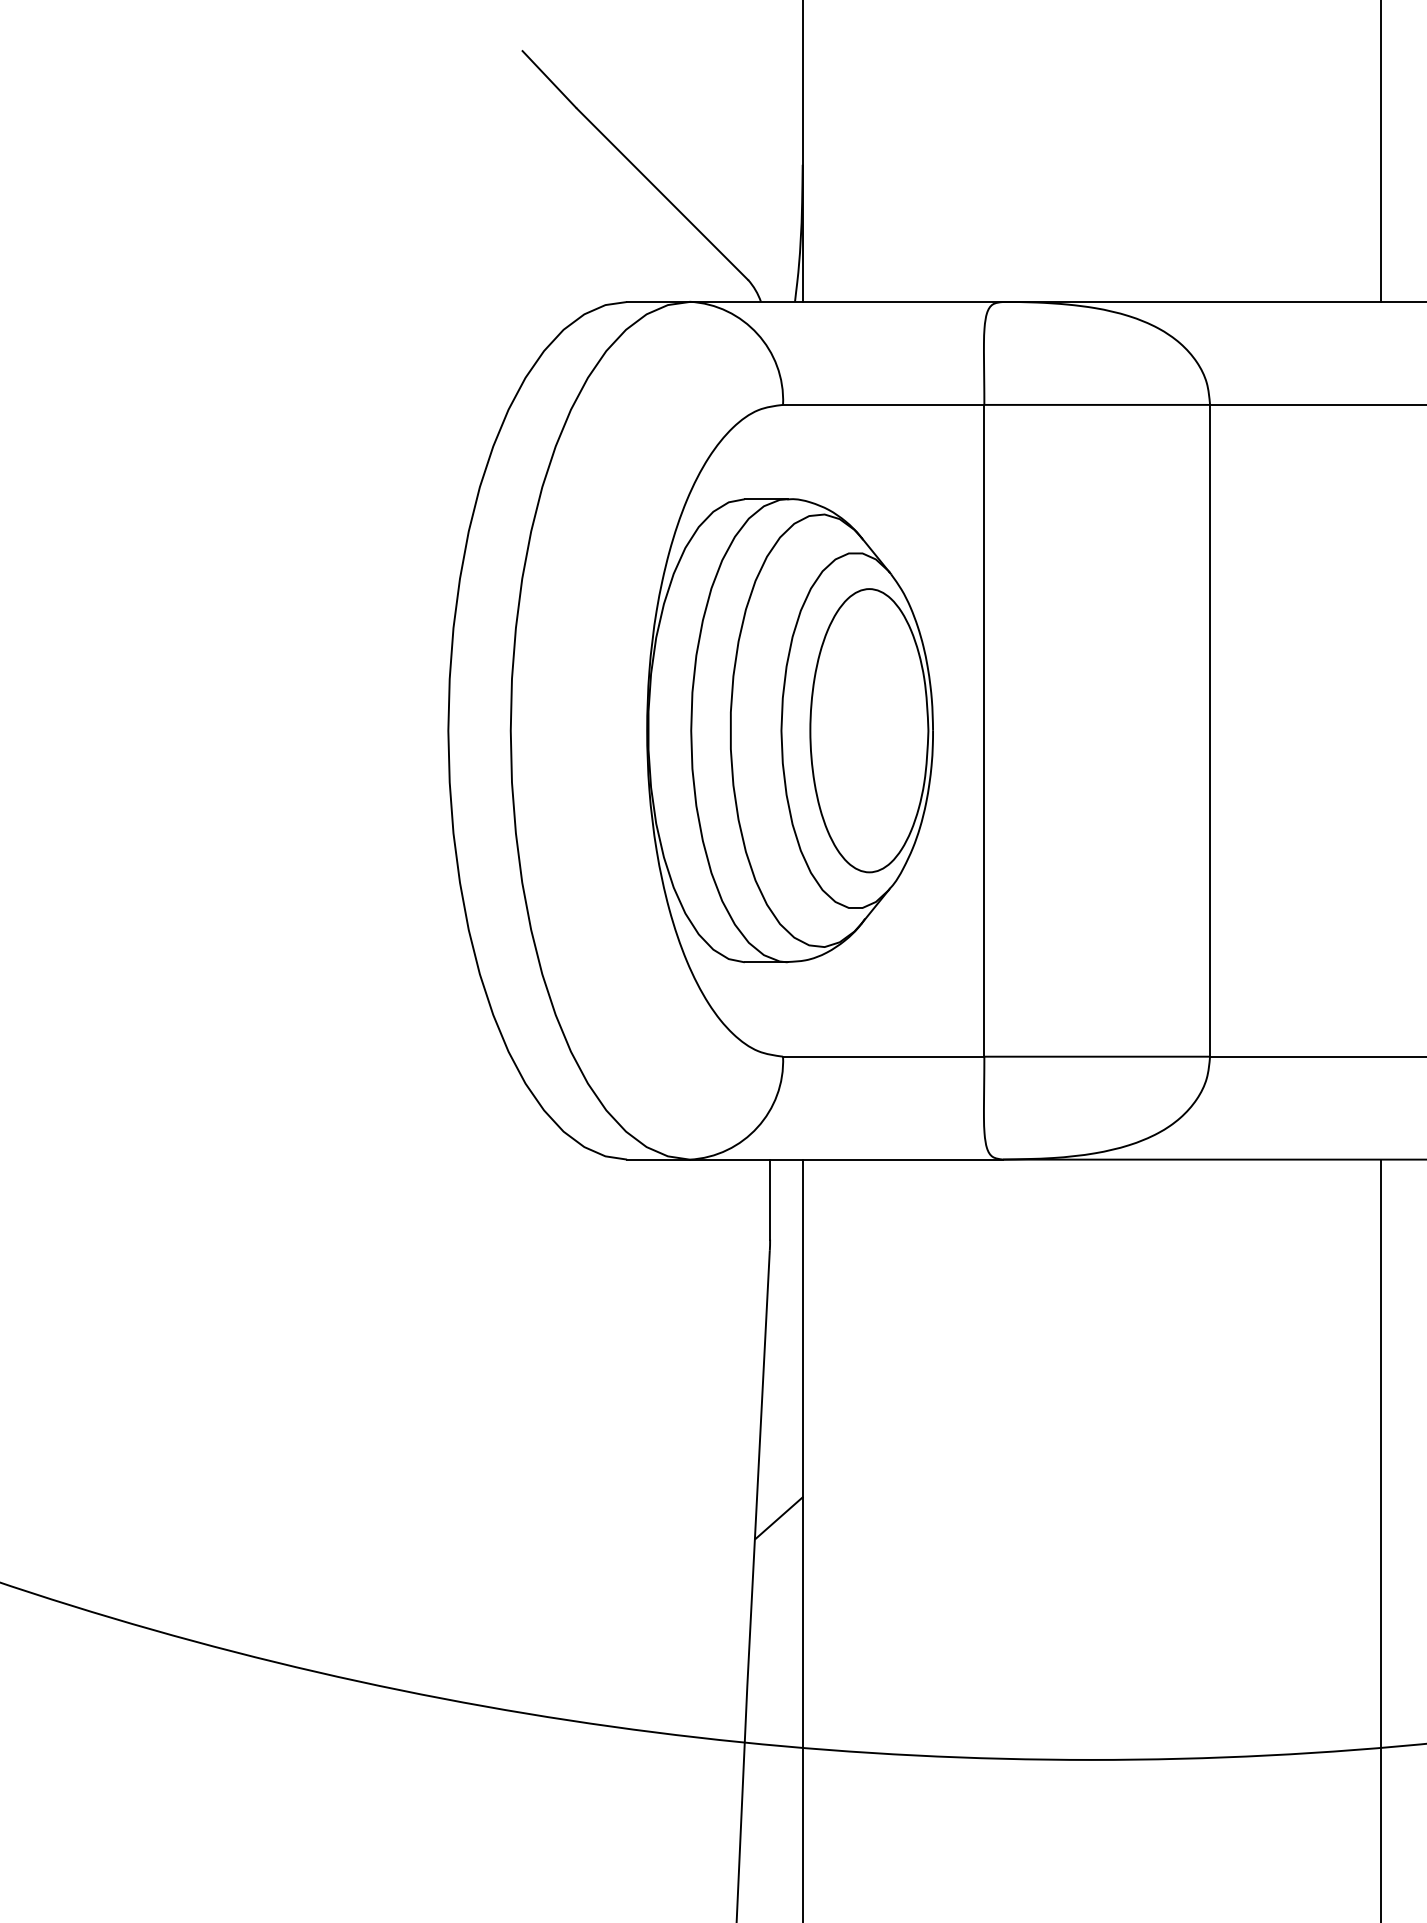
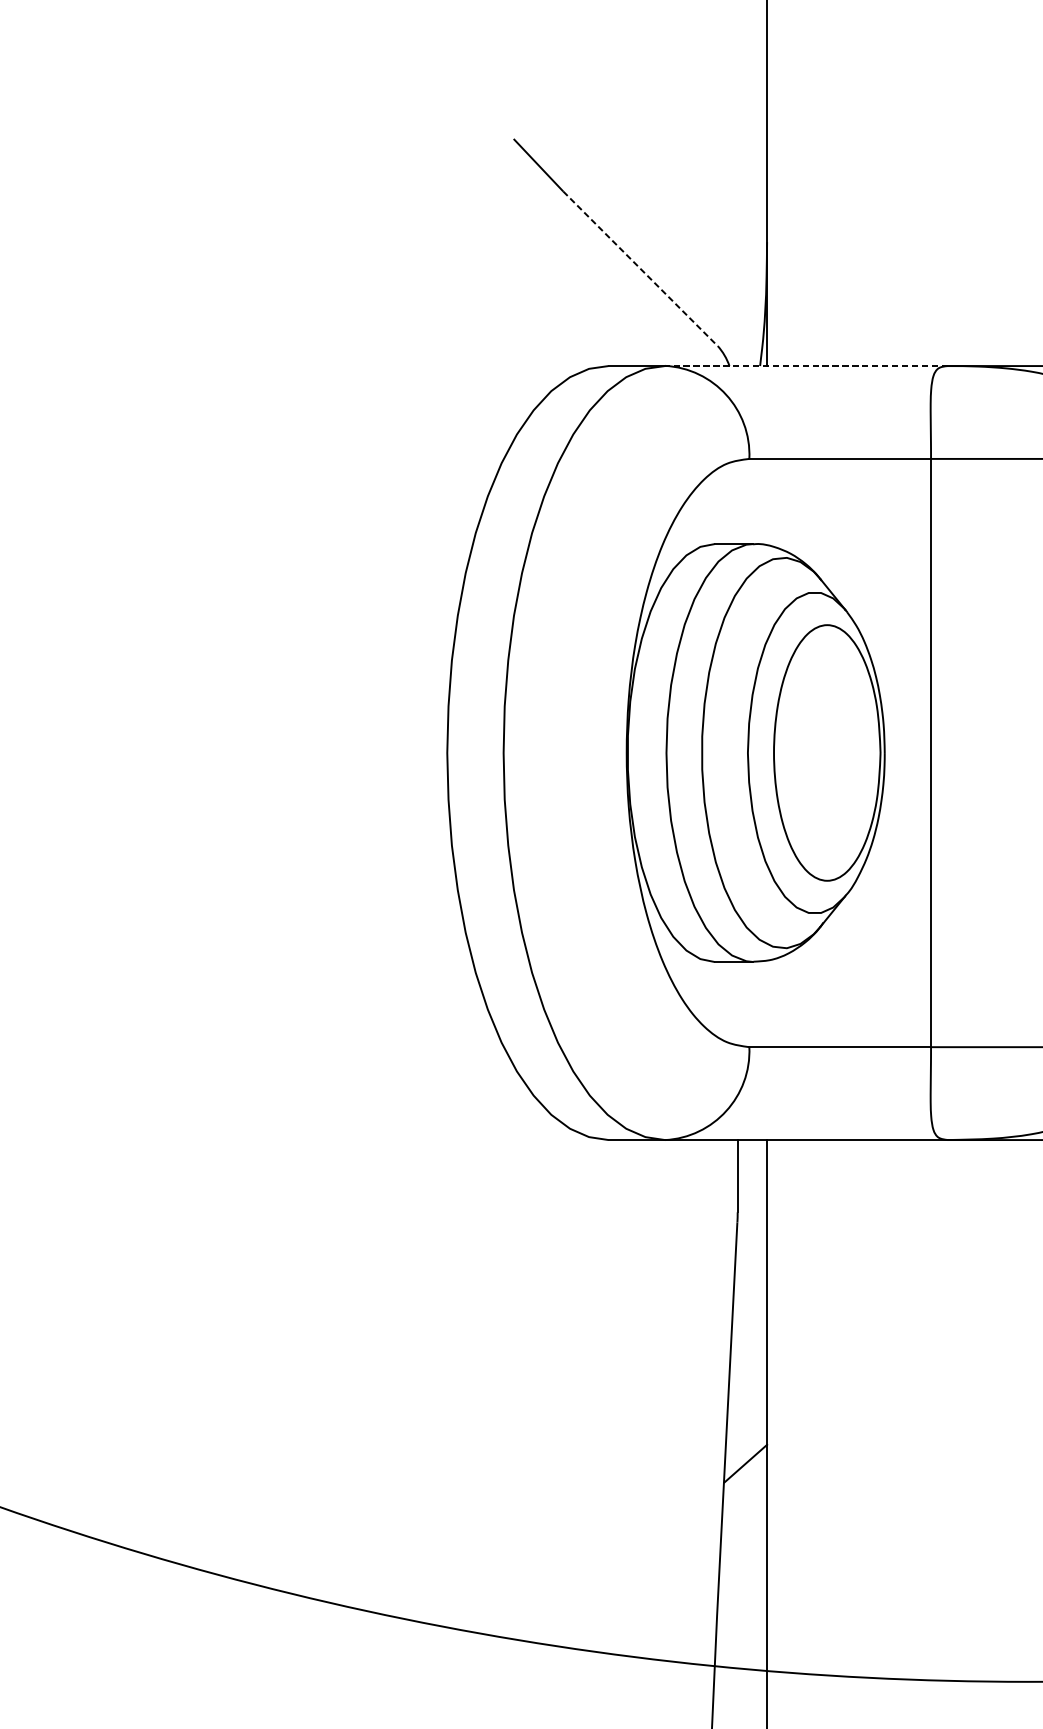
line: (662, 194) -> (640, 269), solid -> dashed
line: (846, 302) -> (806, 366), solid -> dashed

